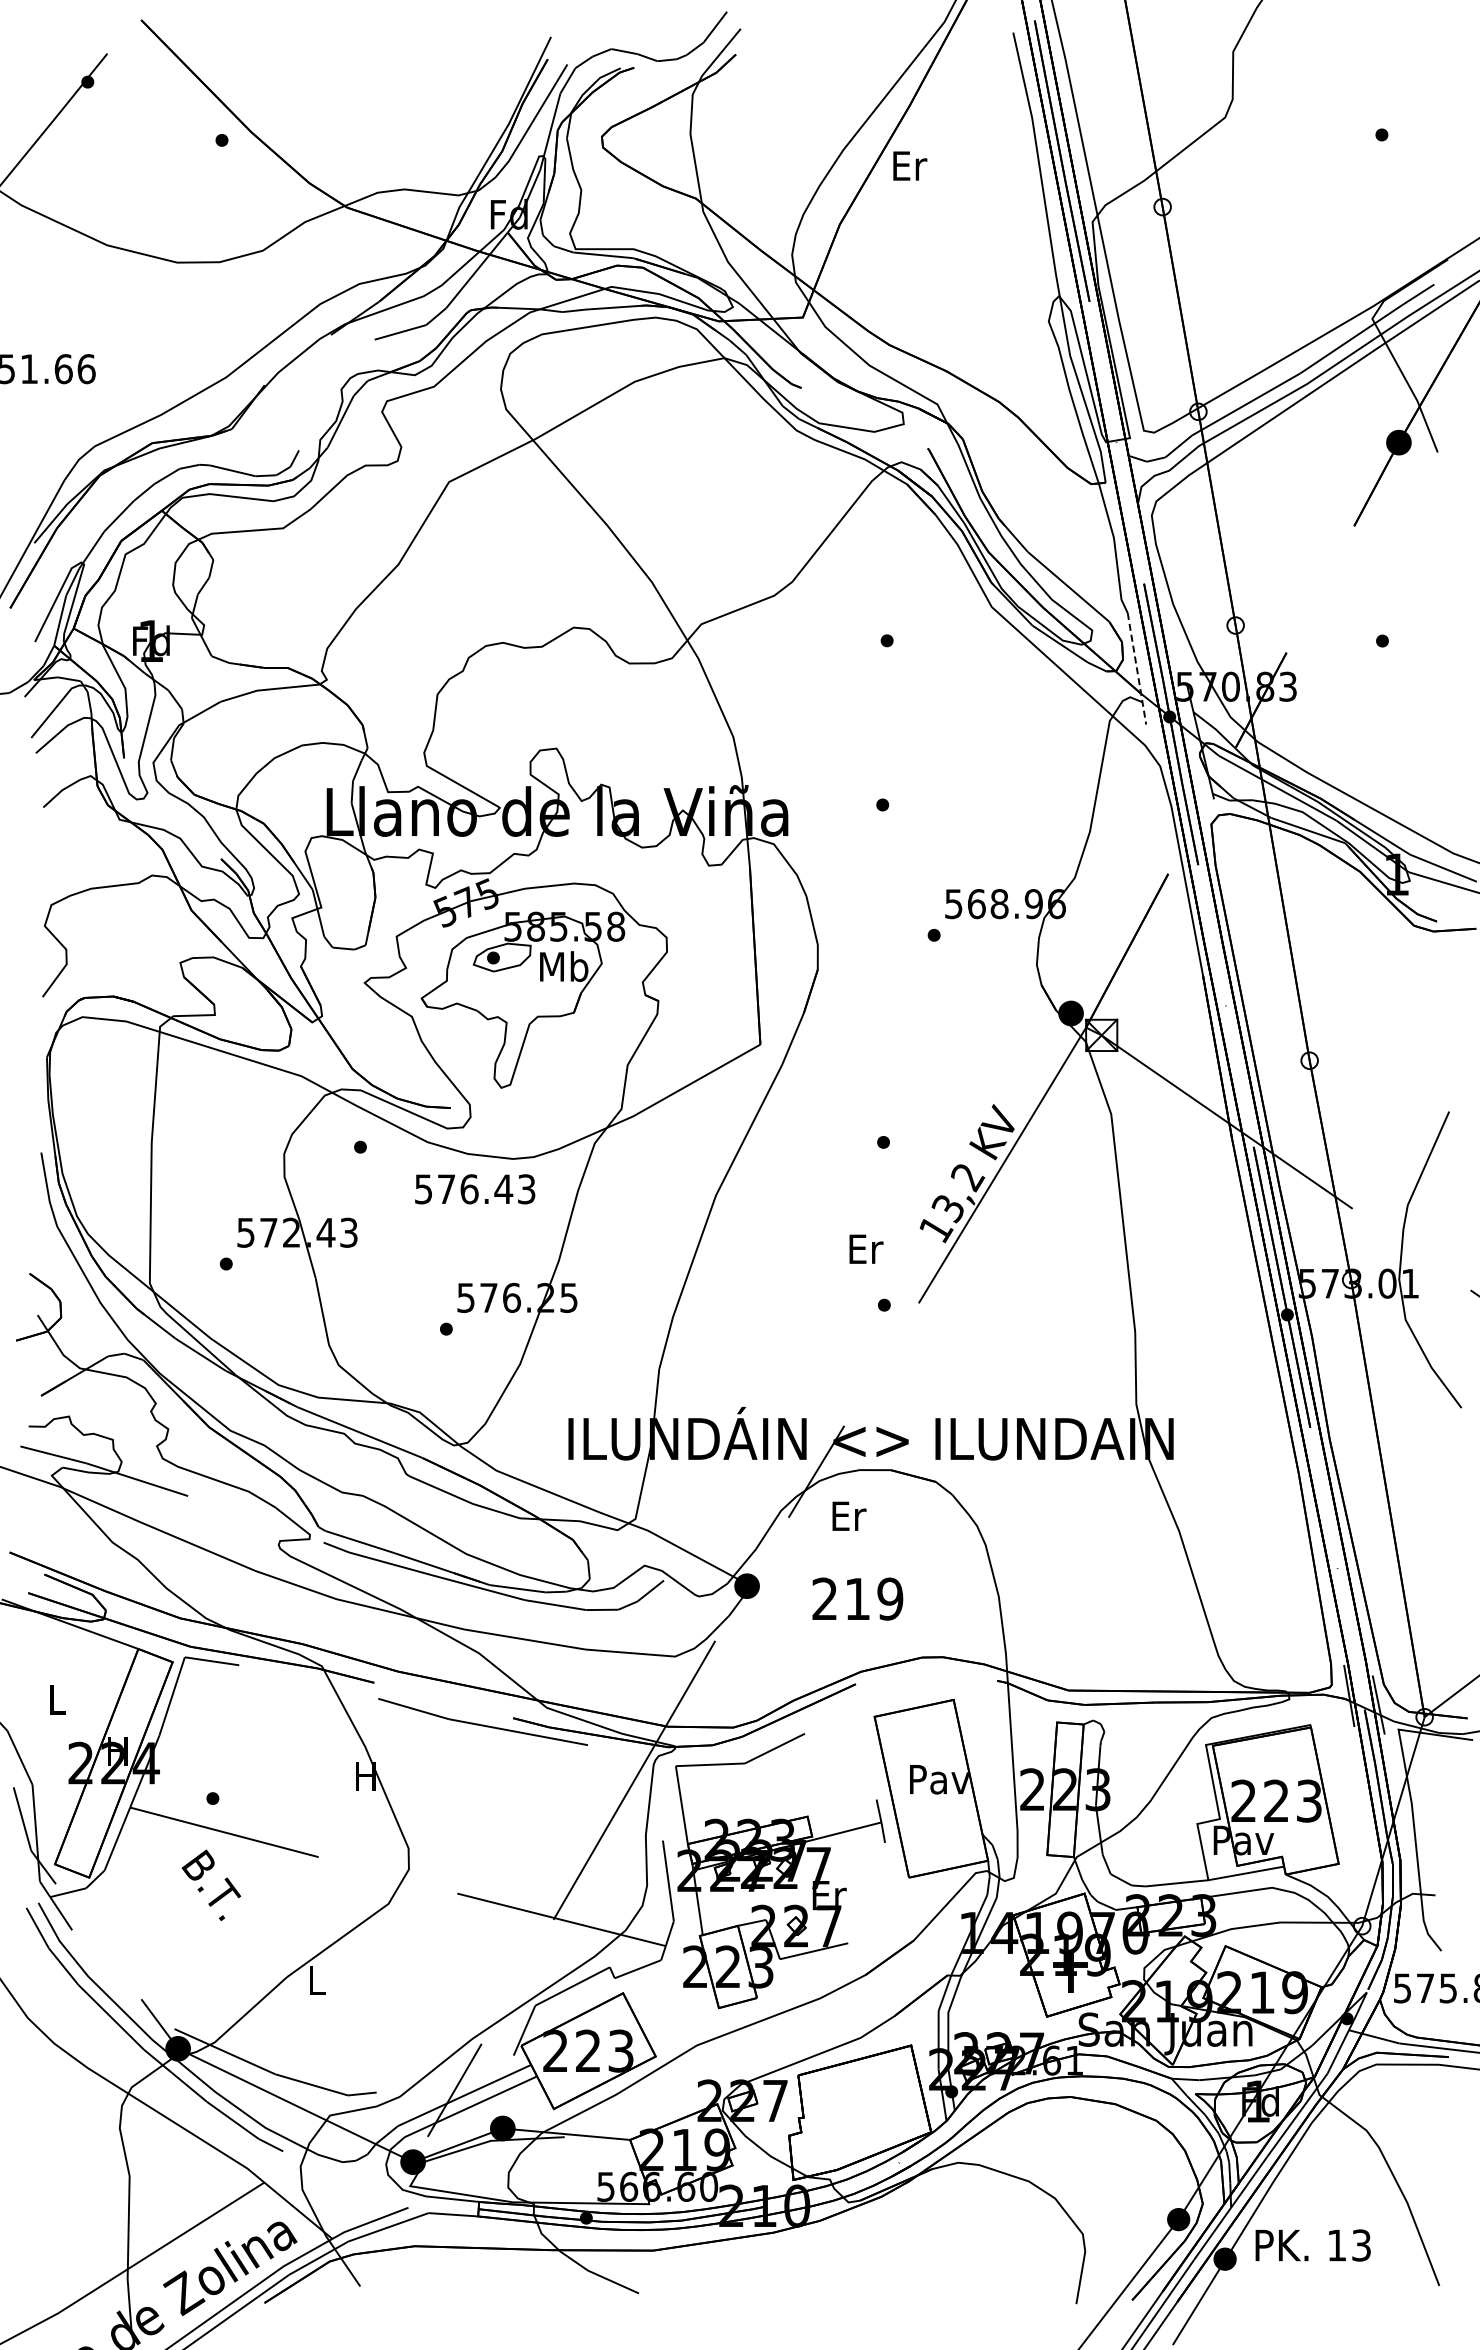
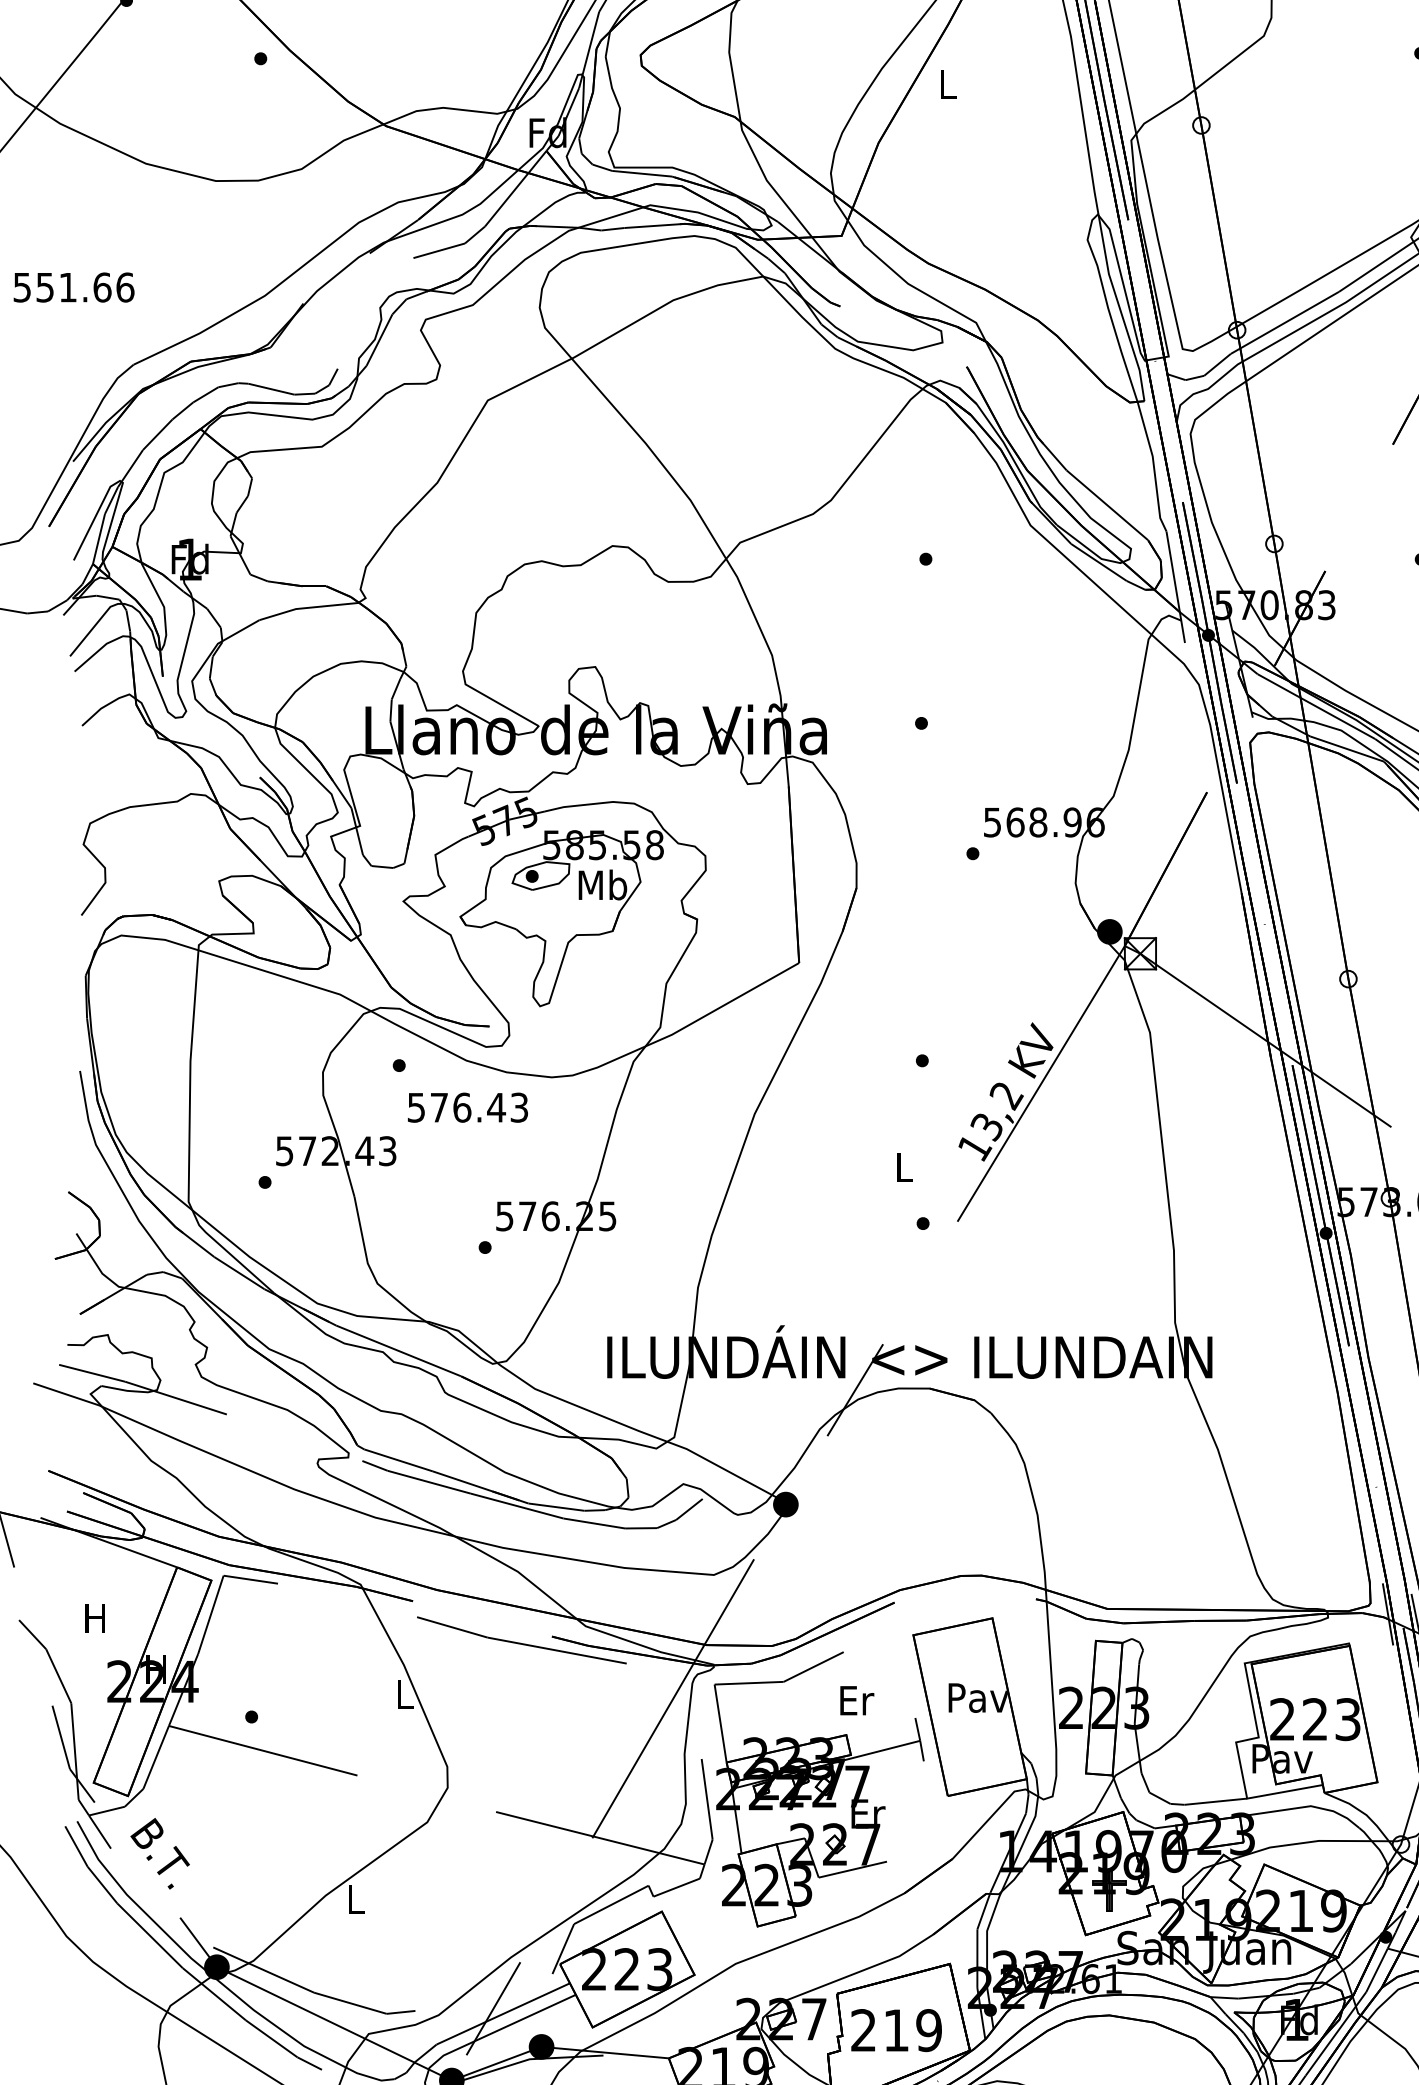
text: (910, 165) -> (949, 83), Er -> L
line: (1136, 668) -> (1175, 586), dashed -> solid
text: (475, 1189) -> (468, 1107), moved
text: (866, 1248) -> (905, 1166), Er -> L
text: (849, 1515) -> (857, 1699), moved
text: (857, 1598) -> (896, 2029), moved
text: (56, 1699) -> (95, 1617), L -> H
text: (365, 1776) -> (404, 1694), H -> L
text: (211, 1885) -> (160, 1853), moved

